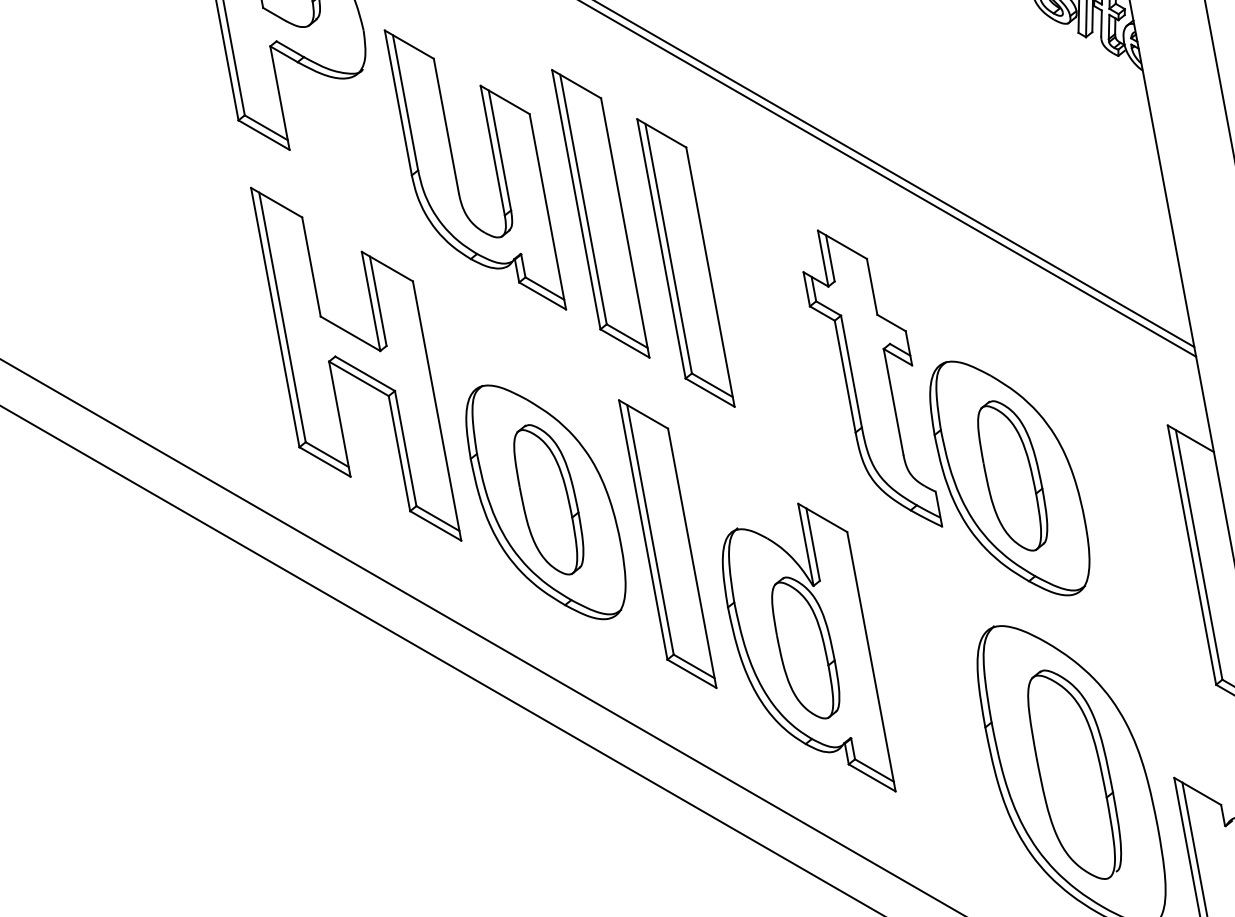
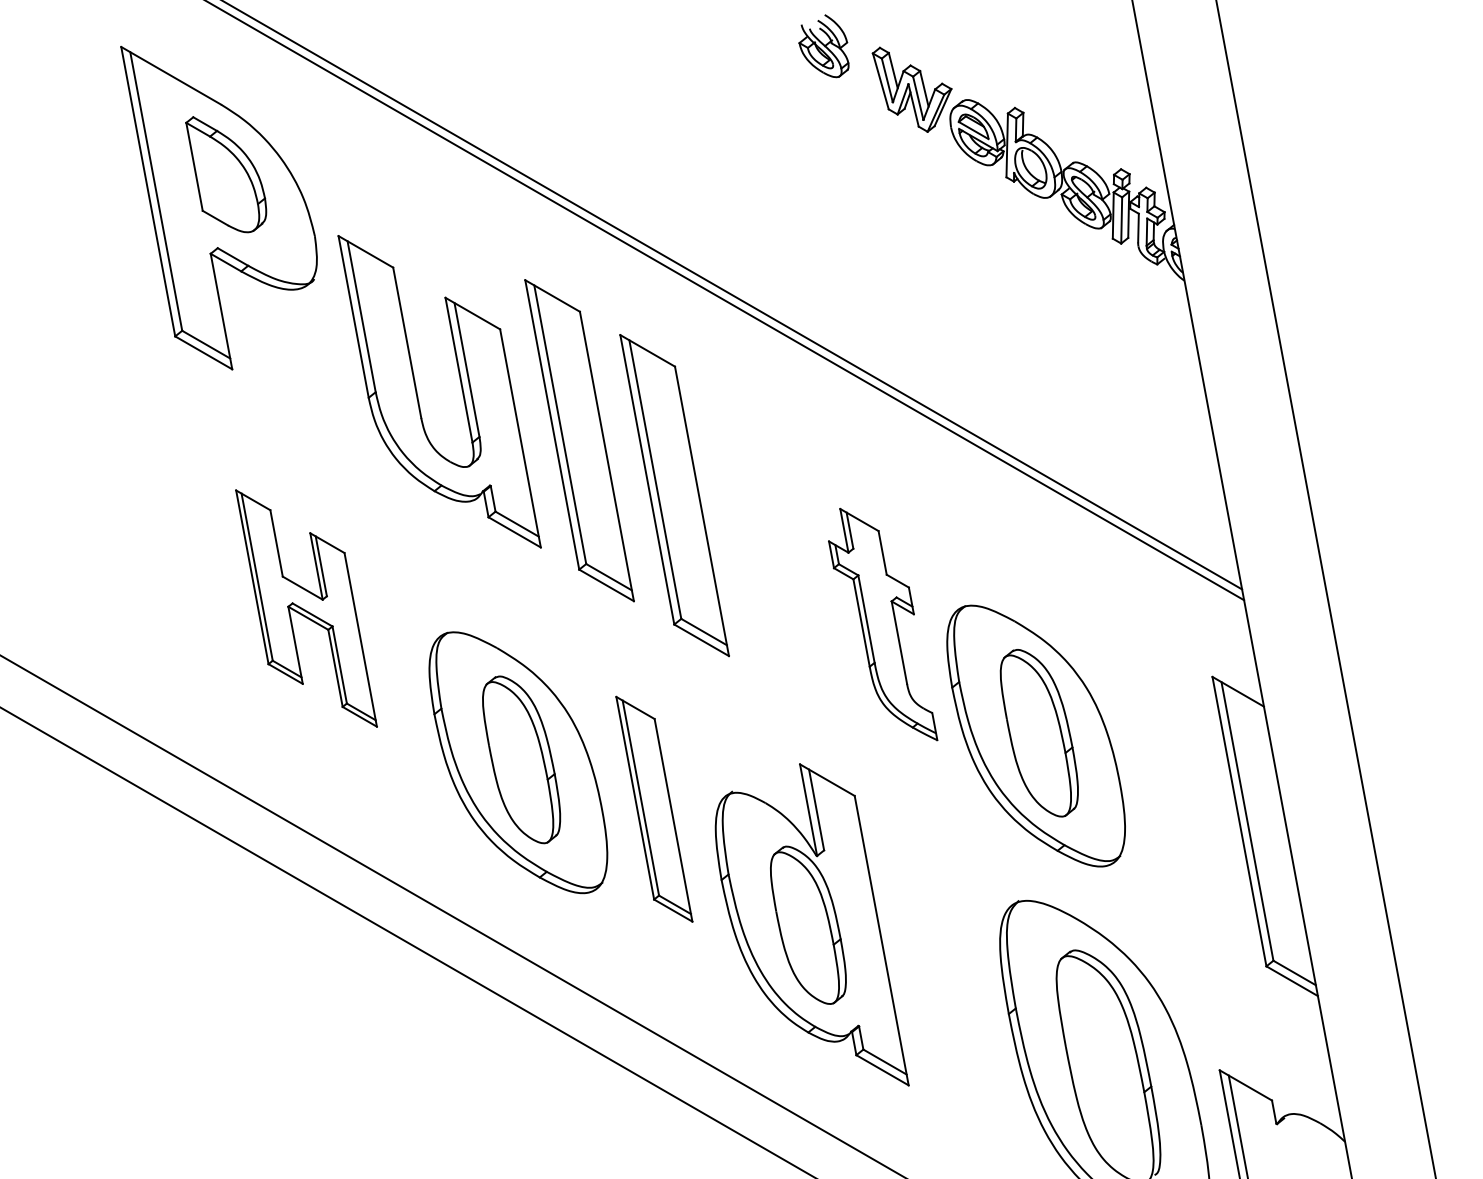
part: (356, 364) -> (306, 608), size x0.6
part: (872, 378) -> (882, 624), size x0.7
part: (667, 543) -> (654, 808), size x0.7

